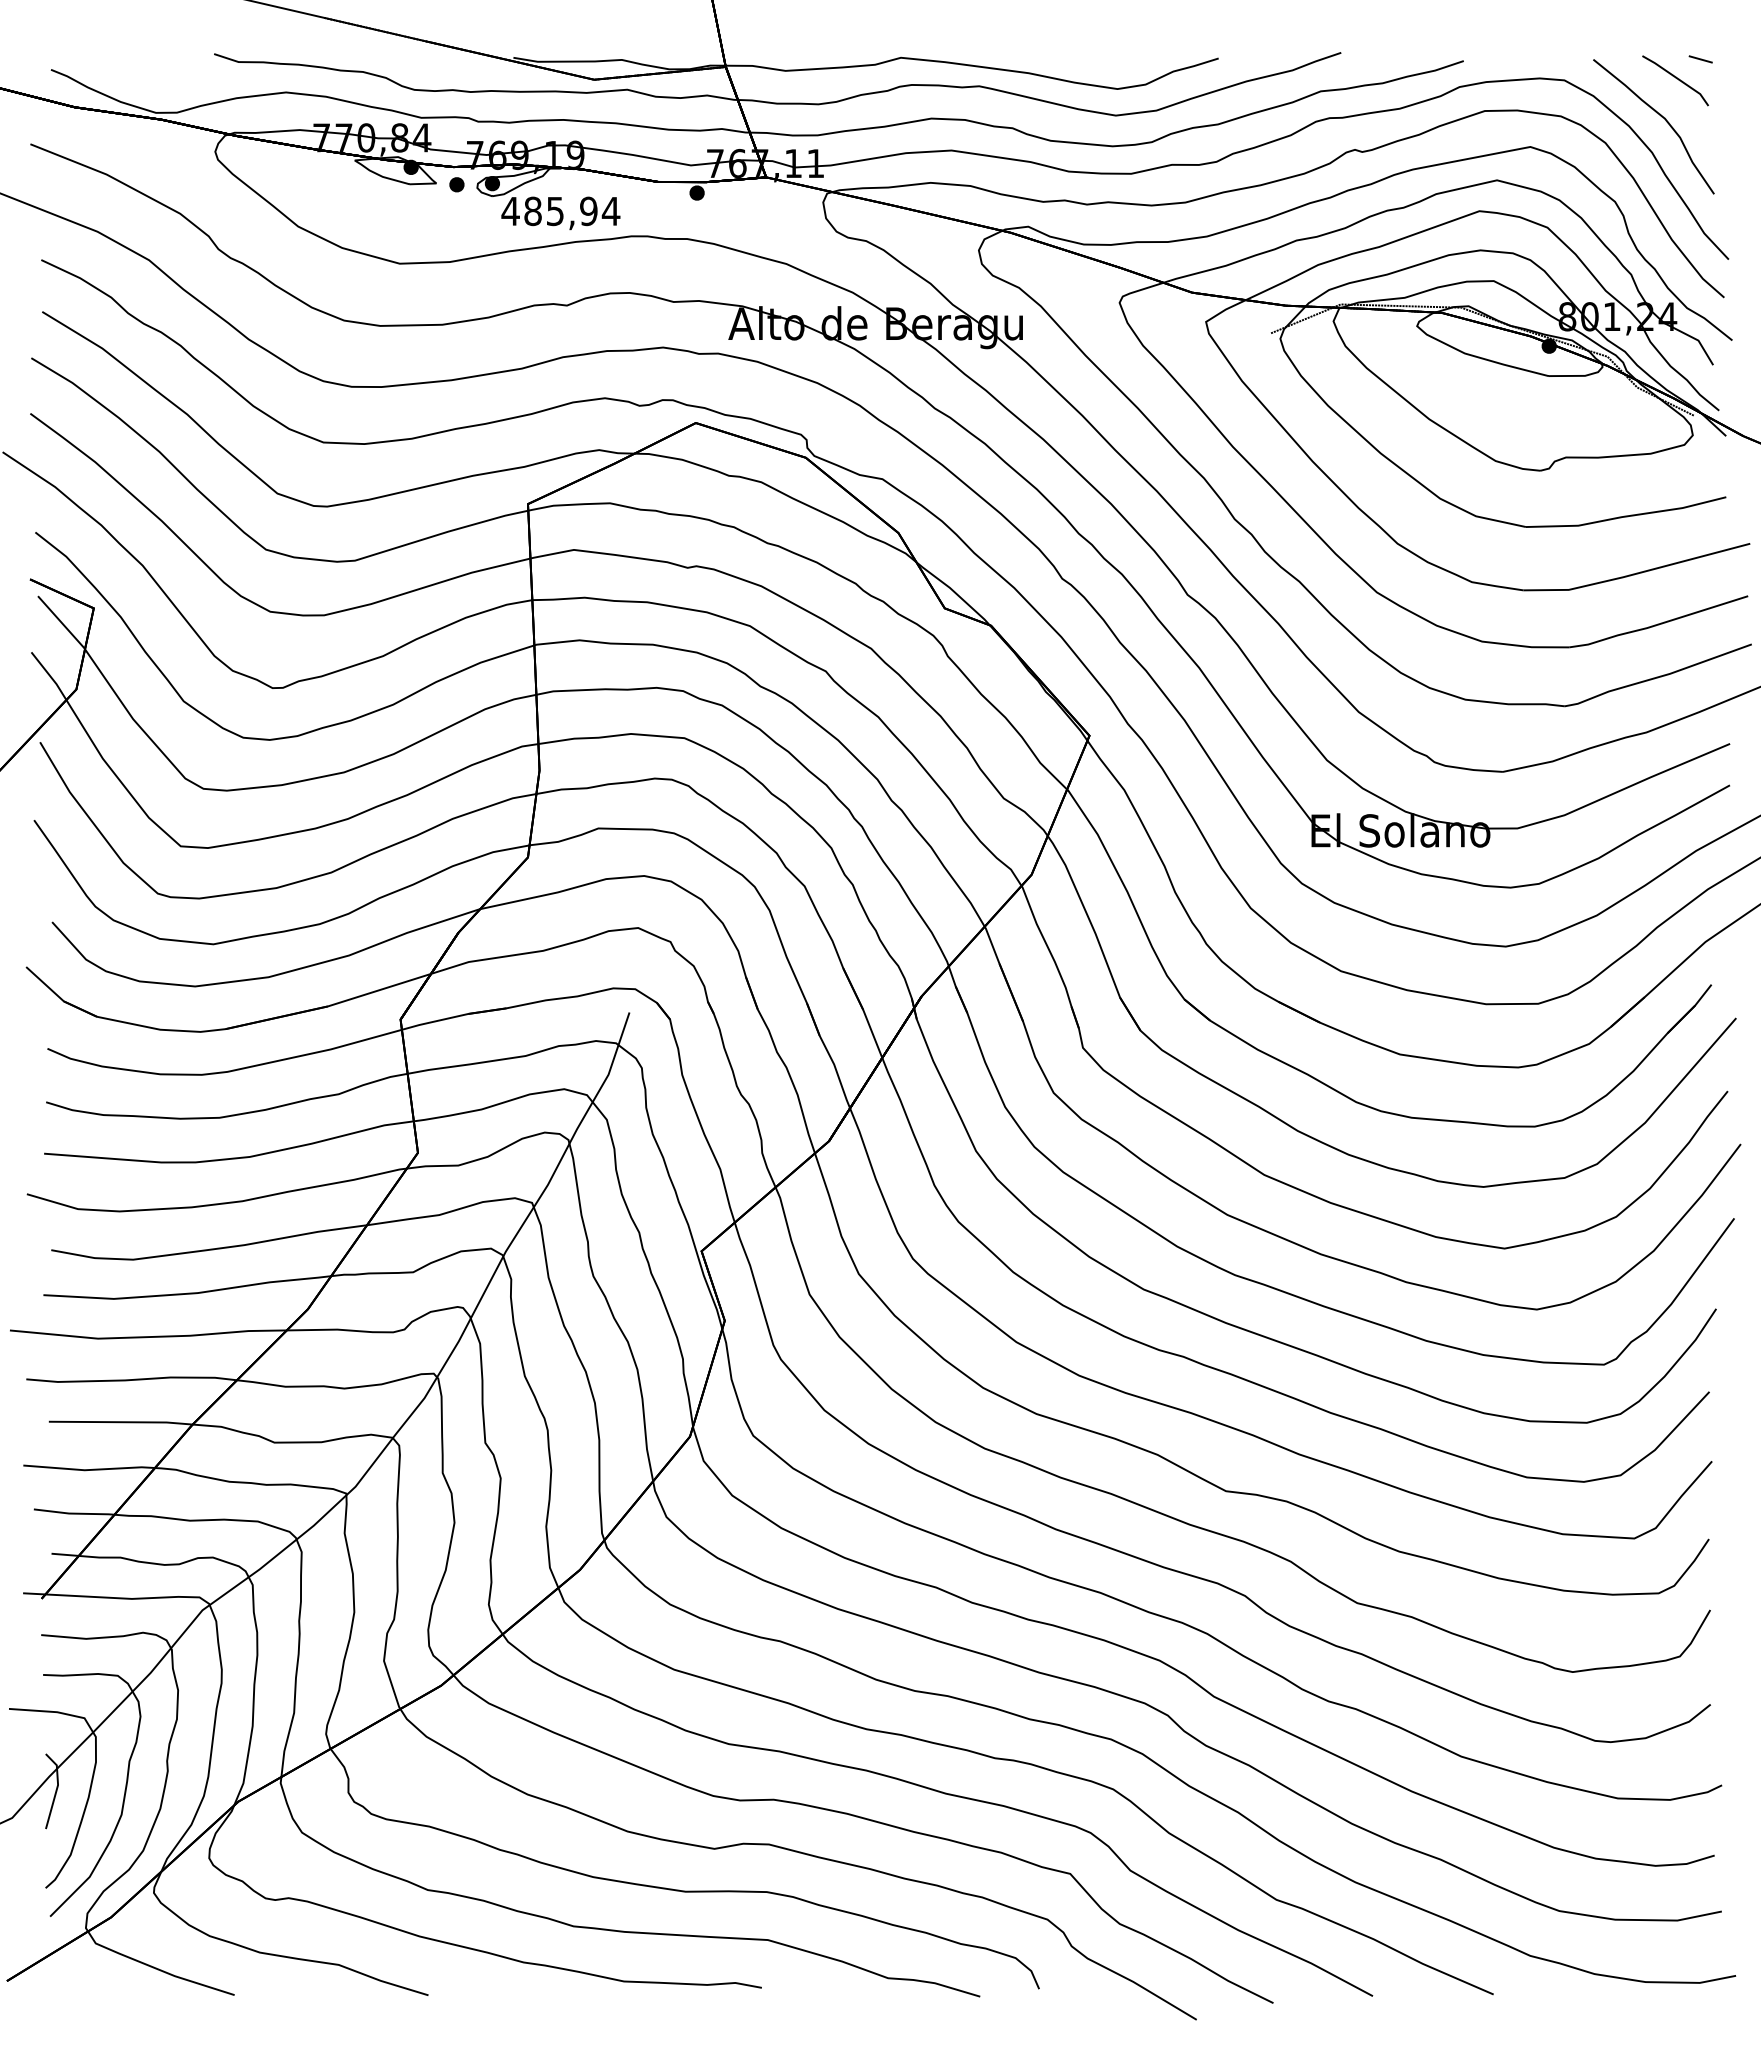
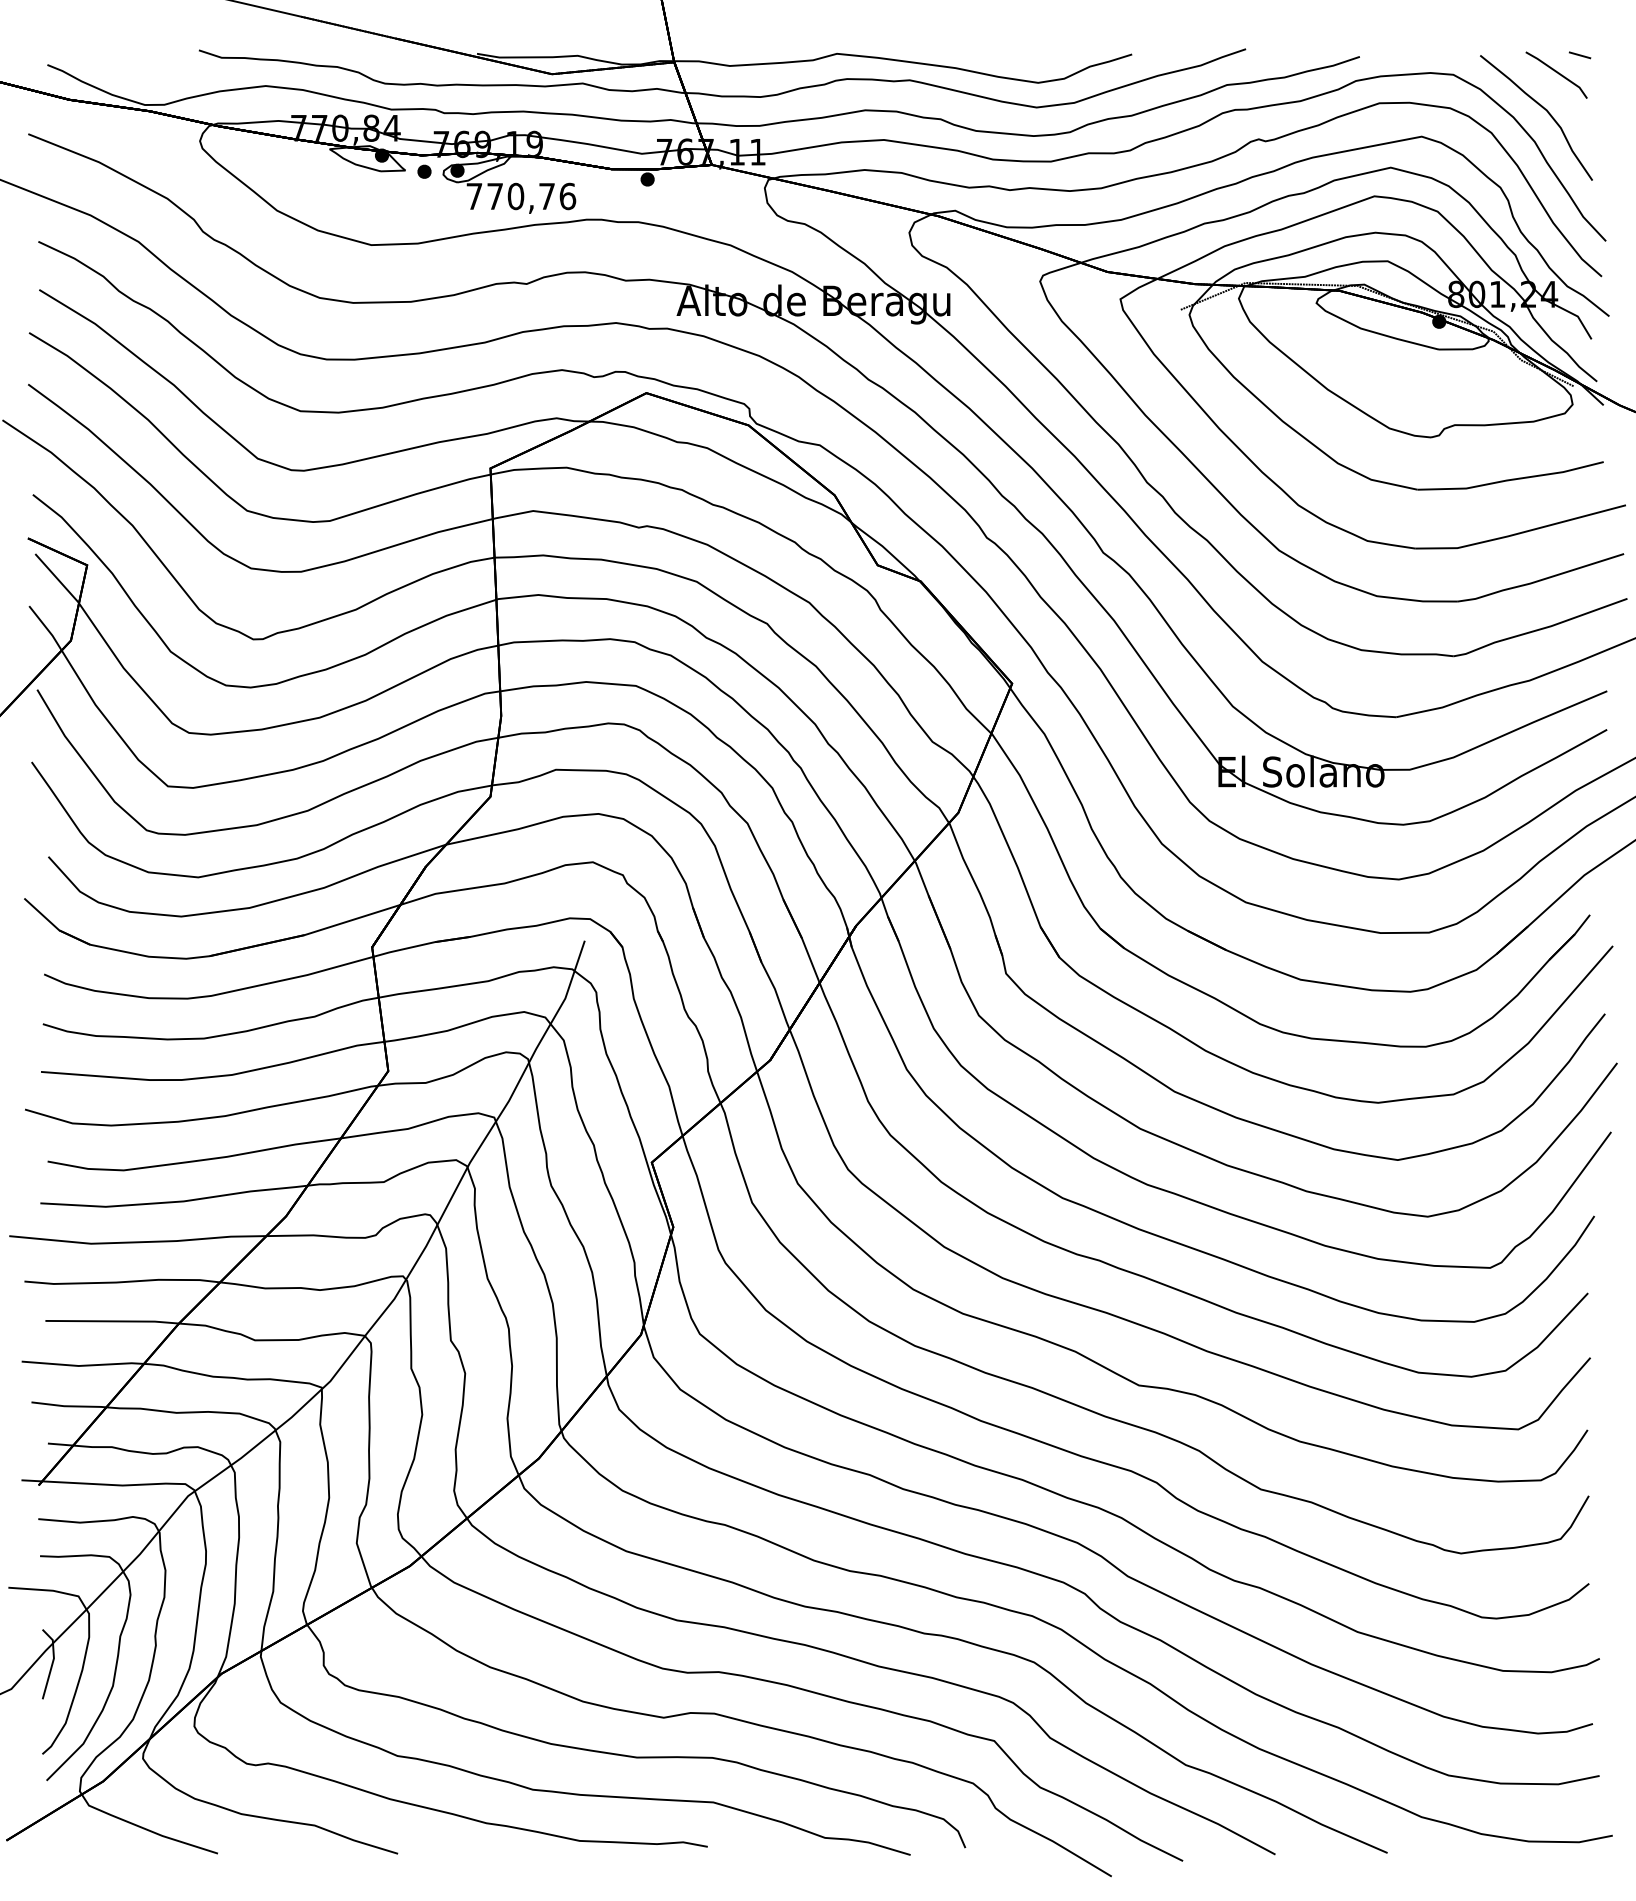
text: (560, 211) -> (520, 196), 485,94 -> 770,76

